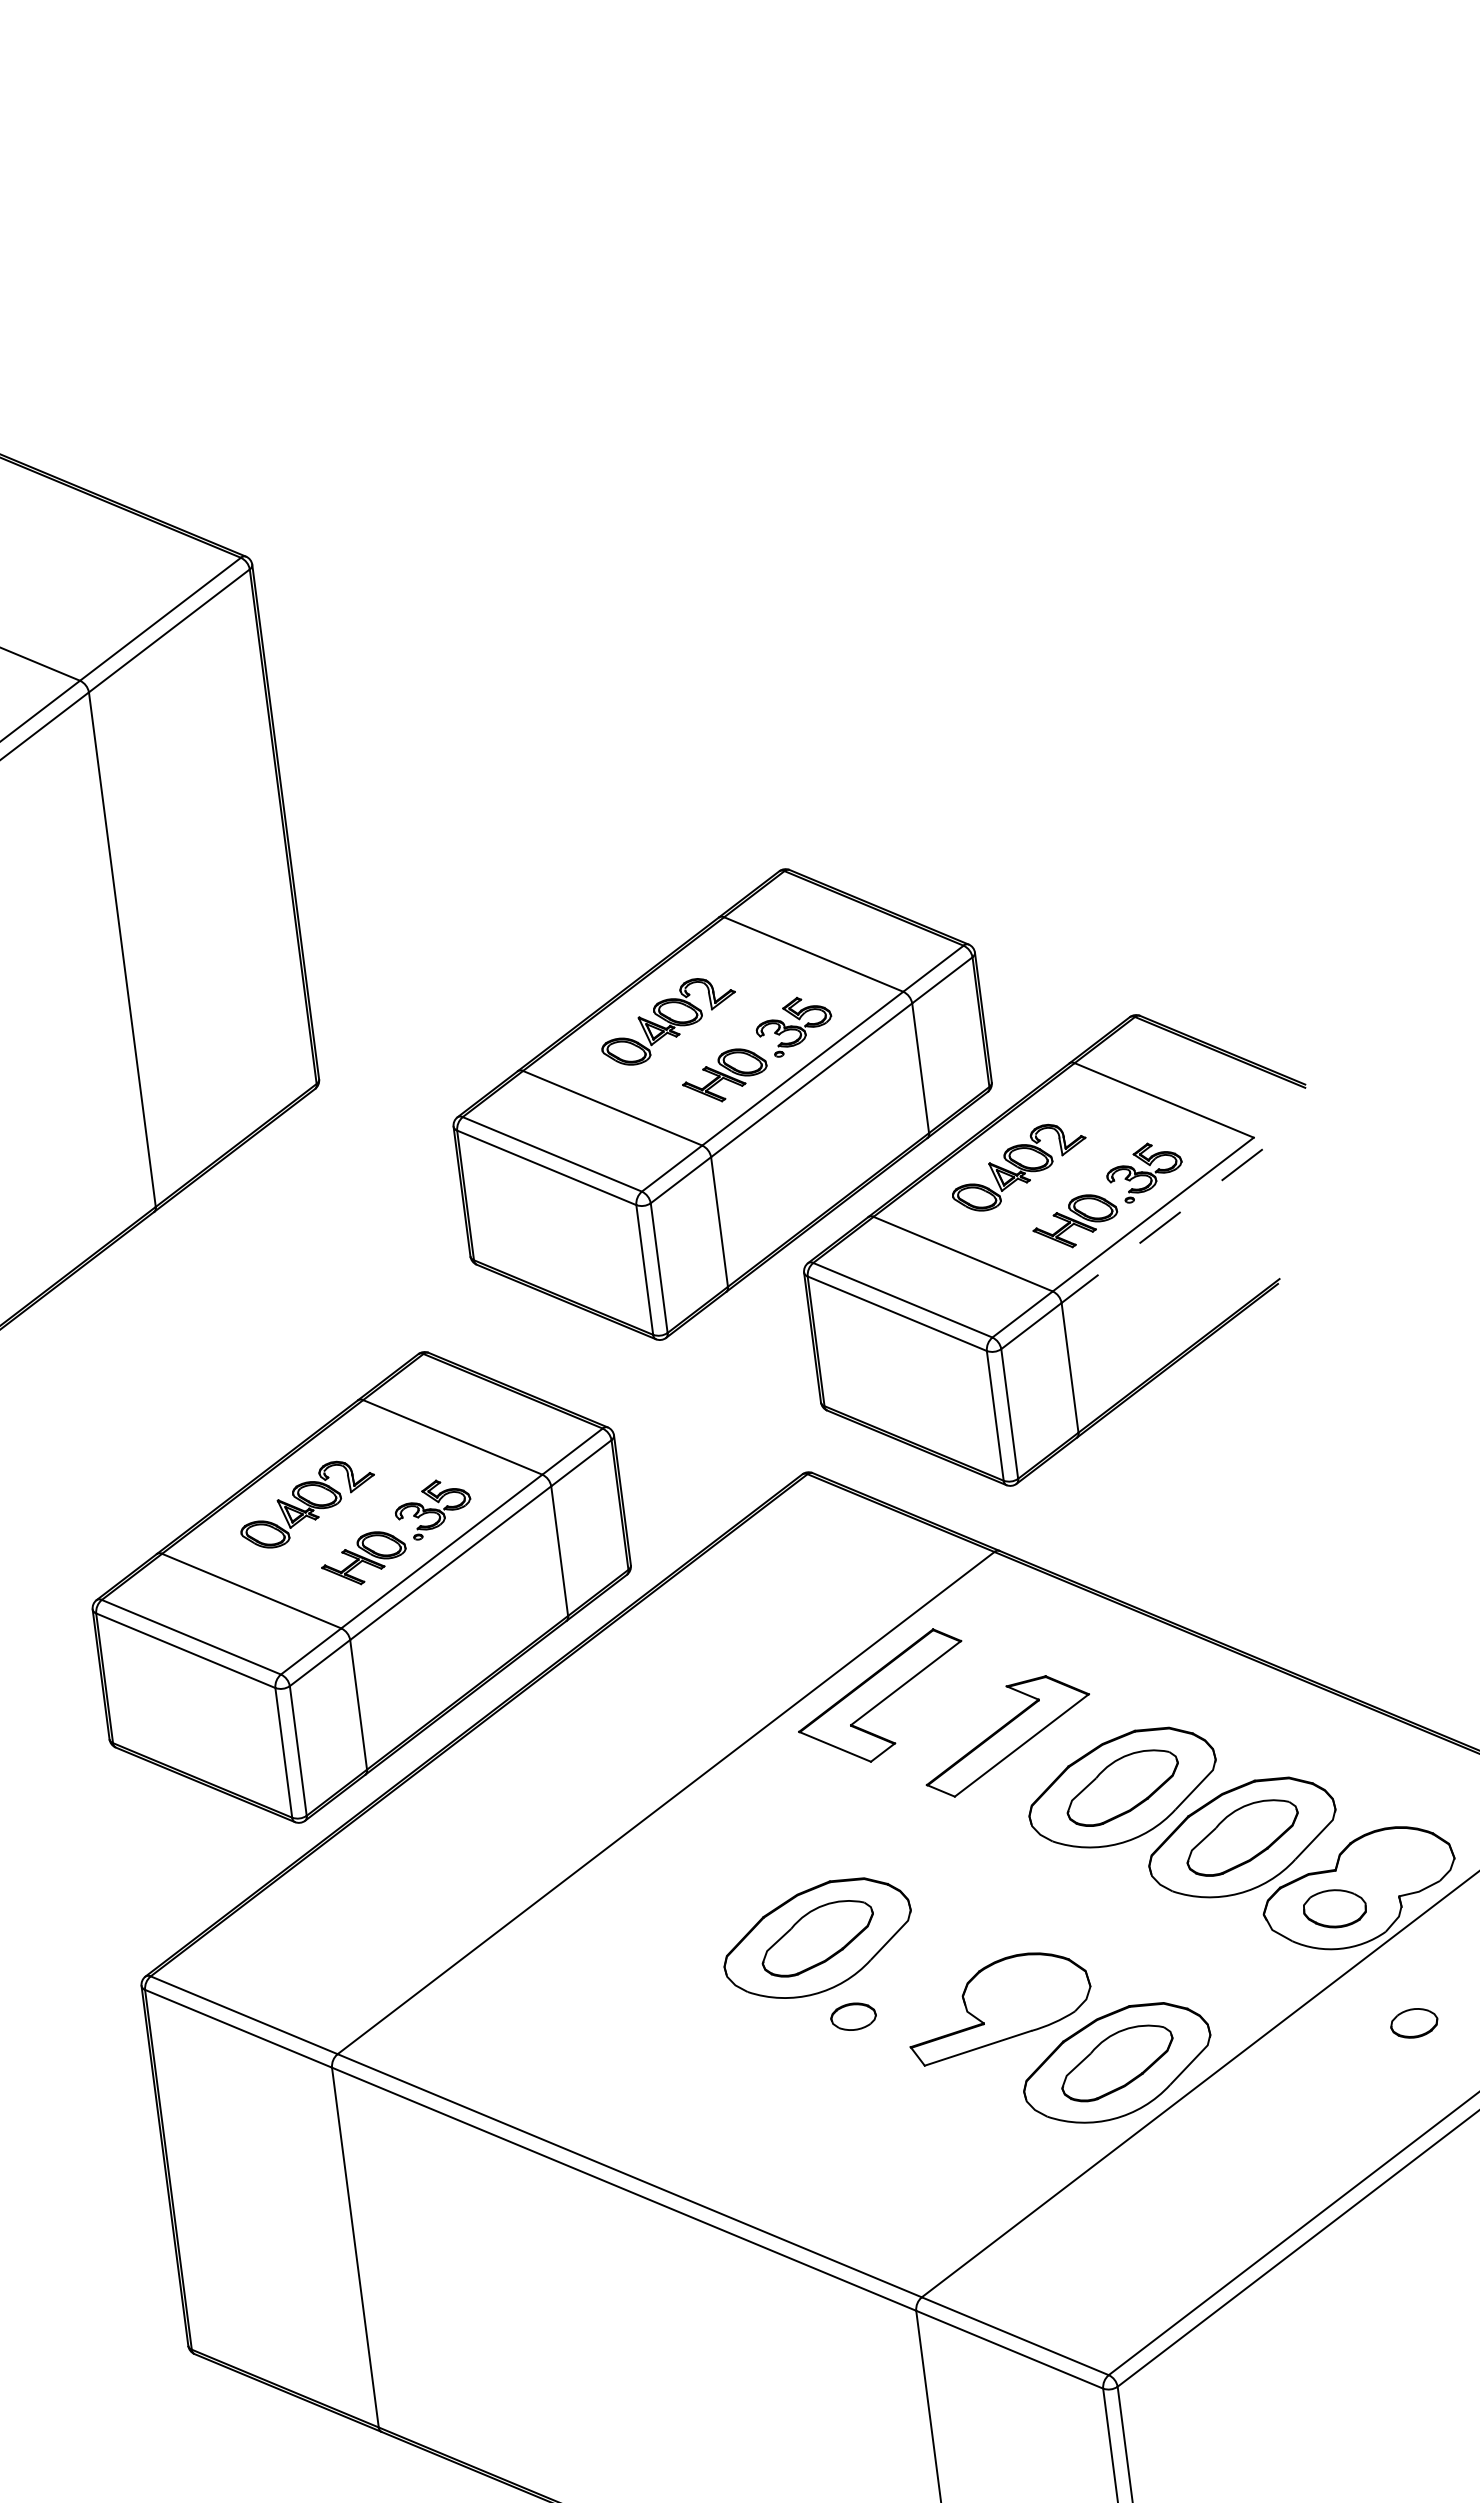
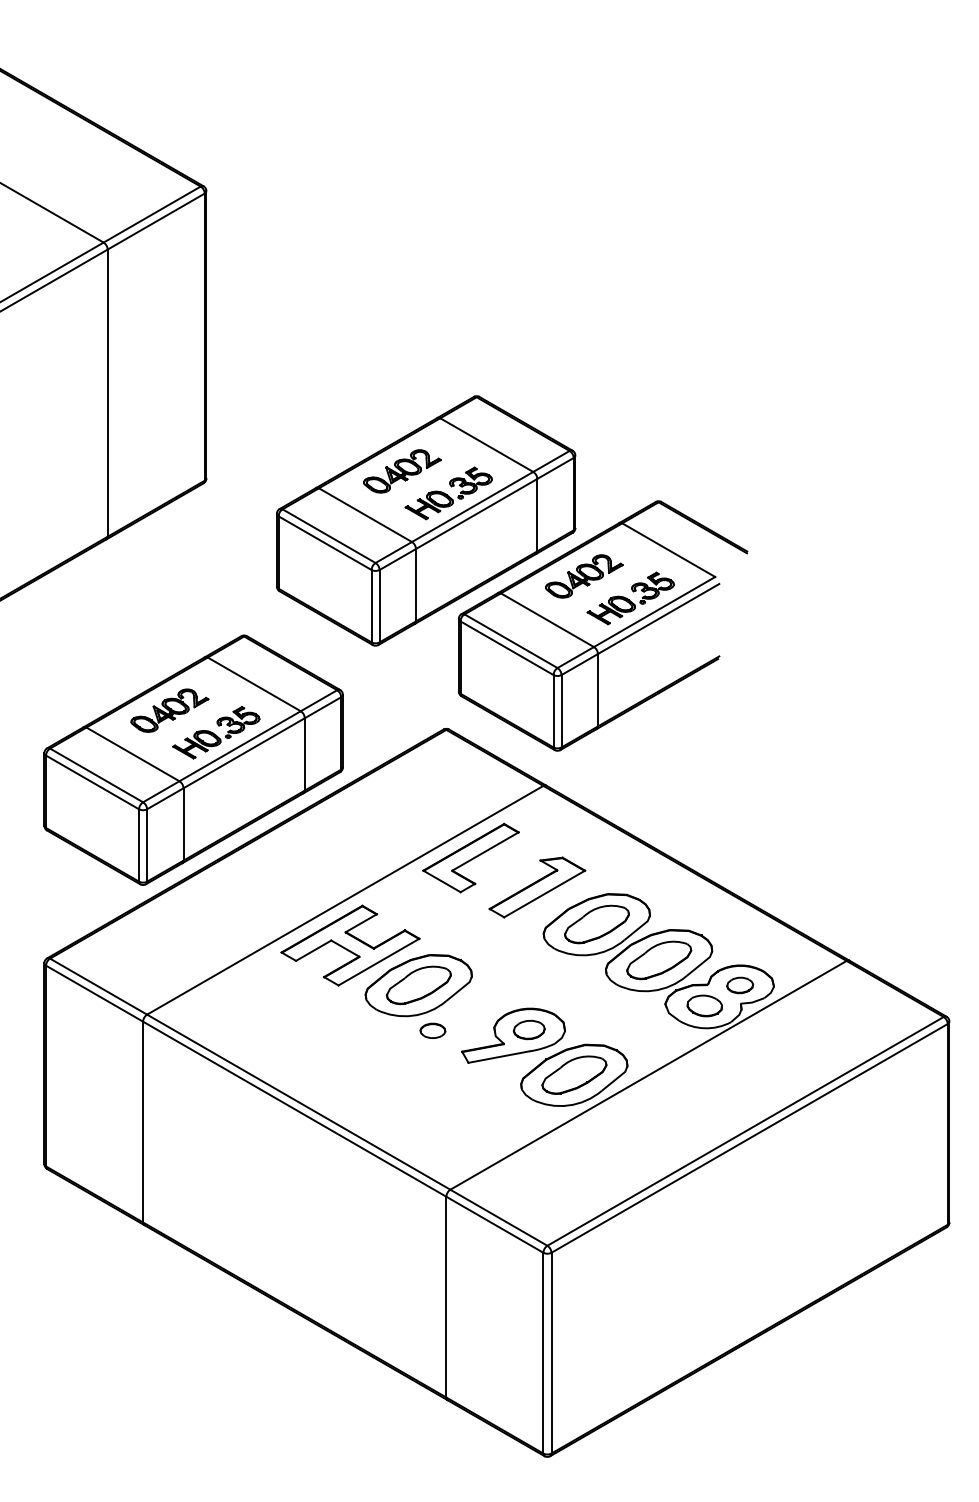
line: (1162, 1227) -> (658, 619), dashed -> solid
part: (685, 1882) -> (350, 945), added
part: (1026, 1991) -> (529, 1029), added
part: (1414, 2023) -> (740, 985), moved

